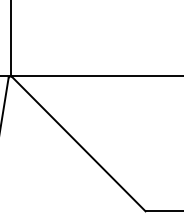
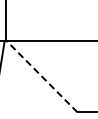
line: (77, 143) -> (41, 76), solid -> dashed

